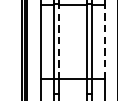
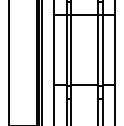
line: (58, 40) -> (71, 49), dashed -> solid
line: (104, 40) -> (114, 49), dashed -> solid

